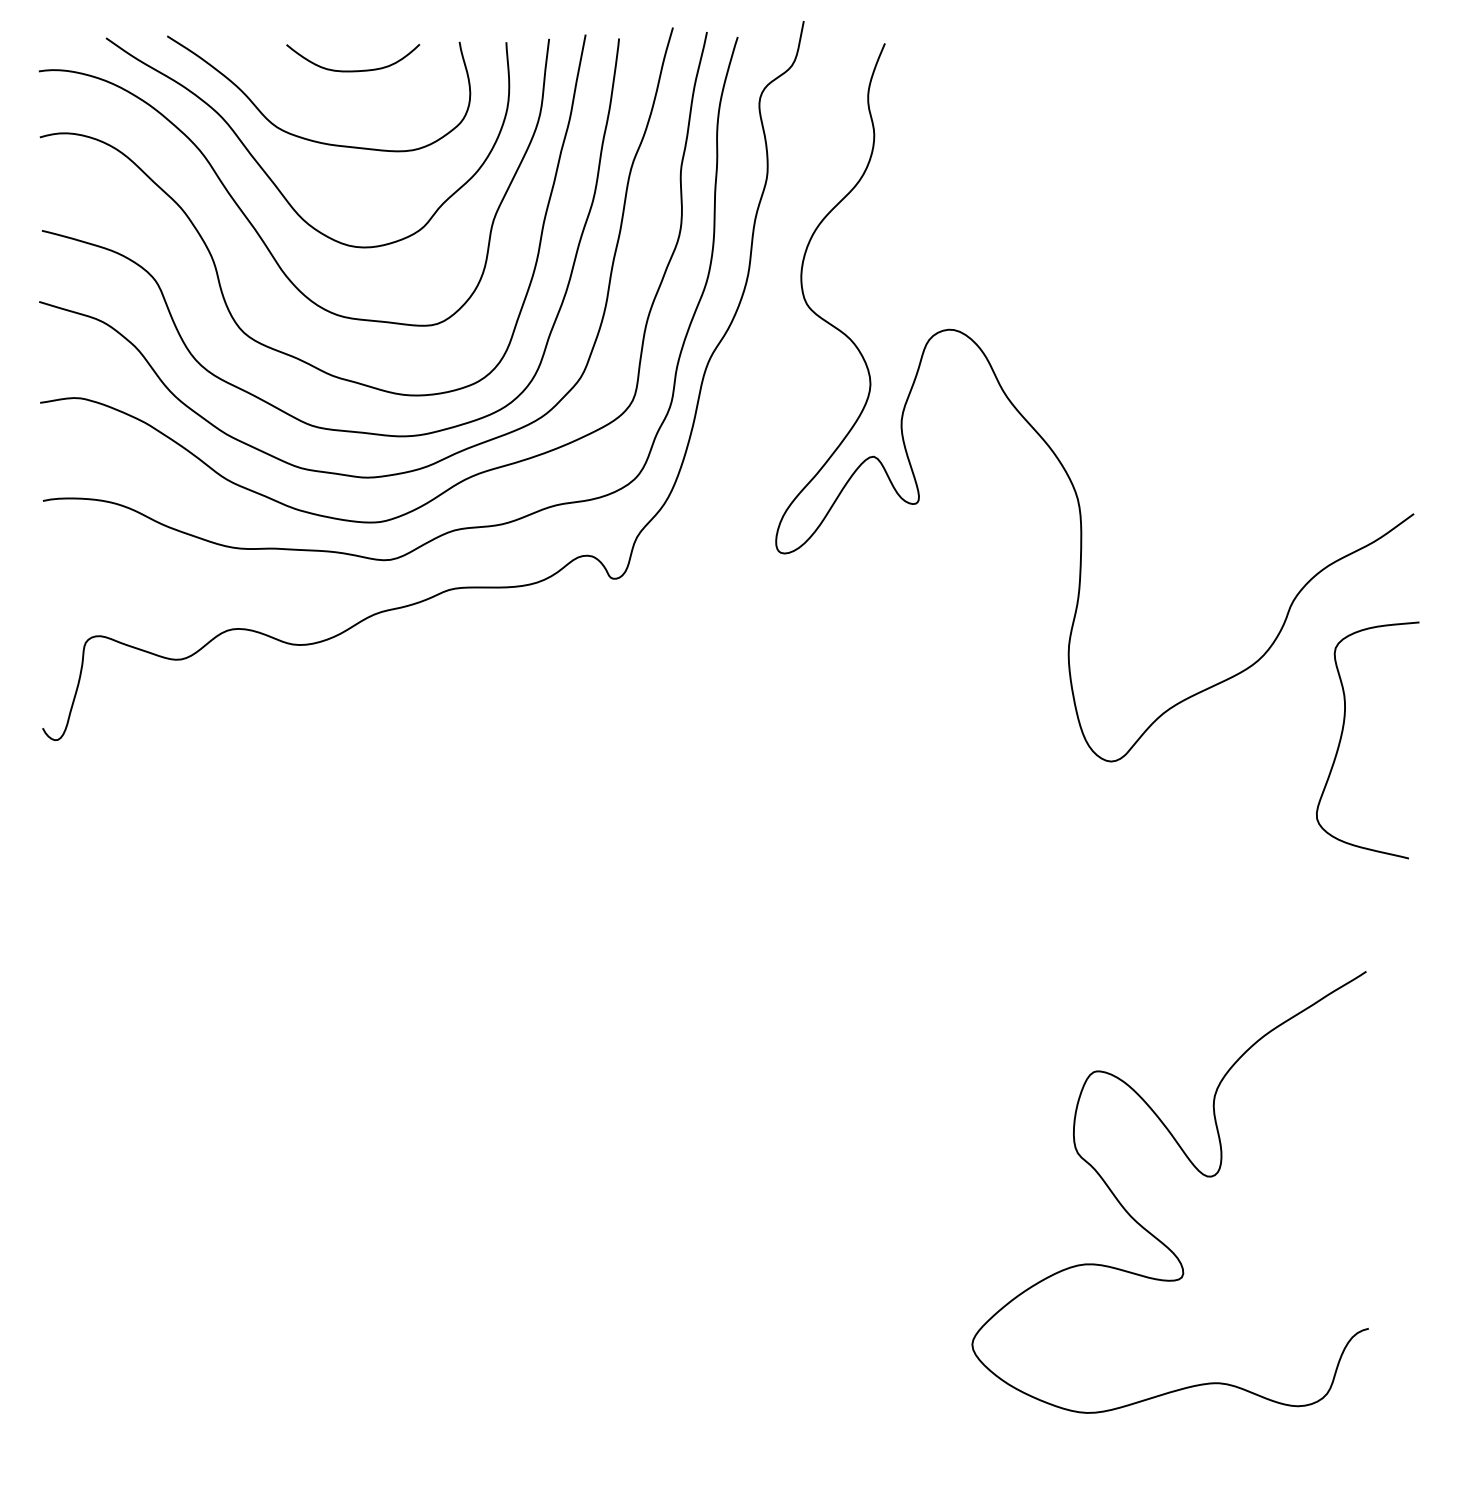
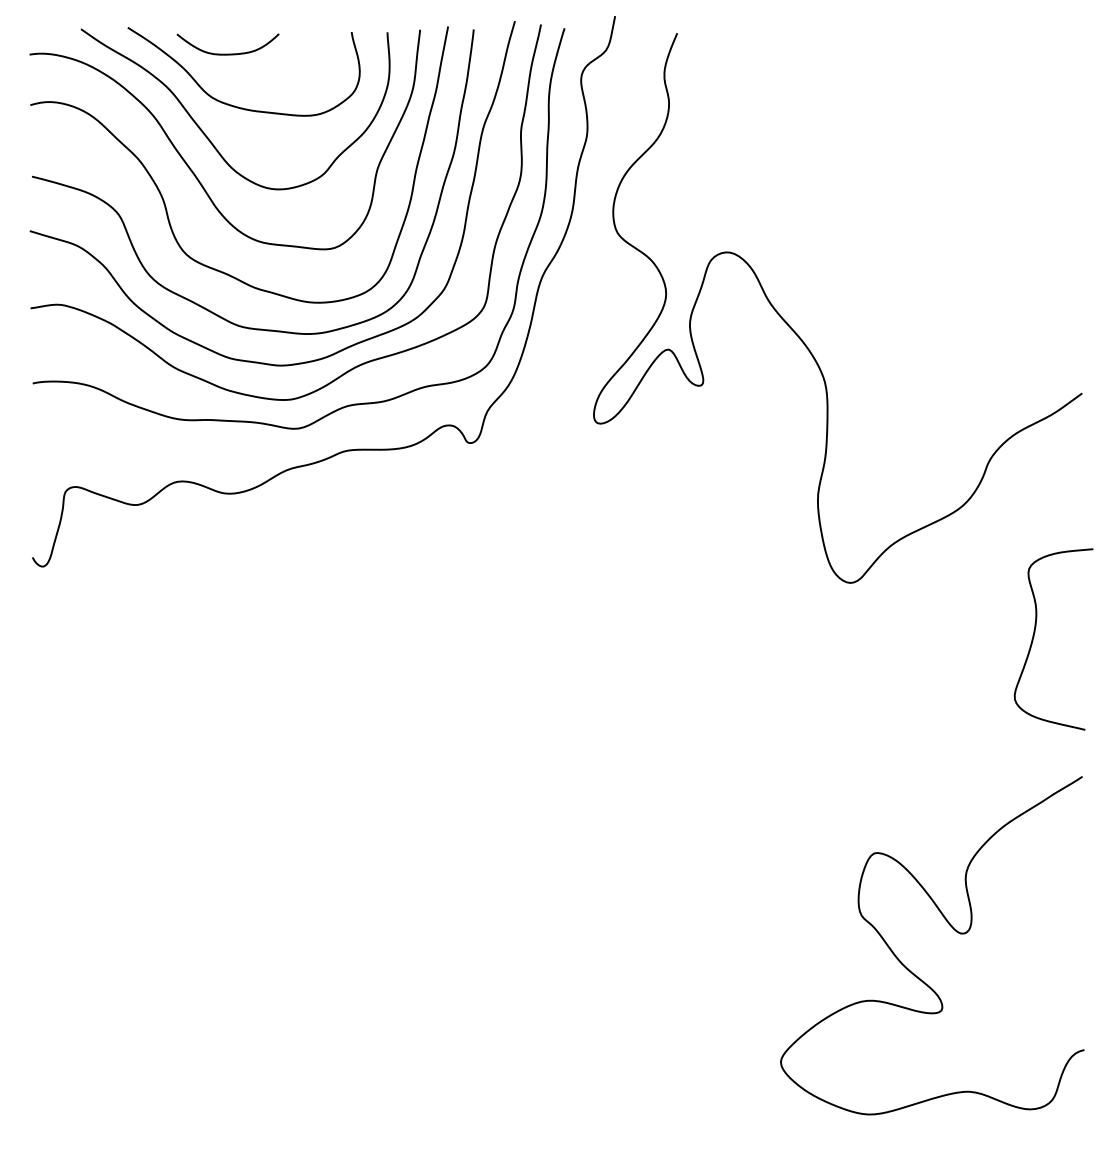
curve: (353, 70) -> (228, 53), moved
curve: (1342, 736) -> (1034, 636), moved
curve: (1194, 1167) -> (950, 926), moved

